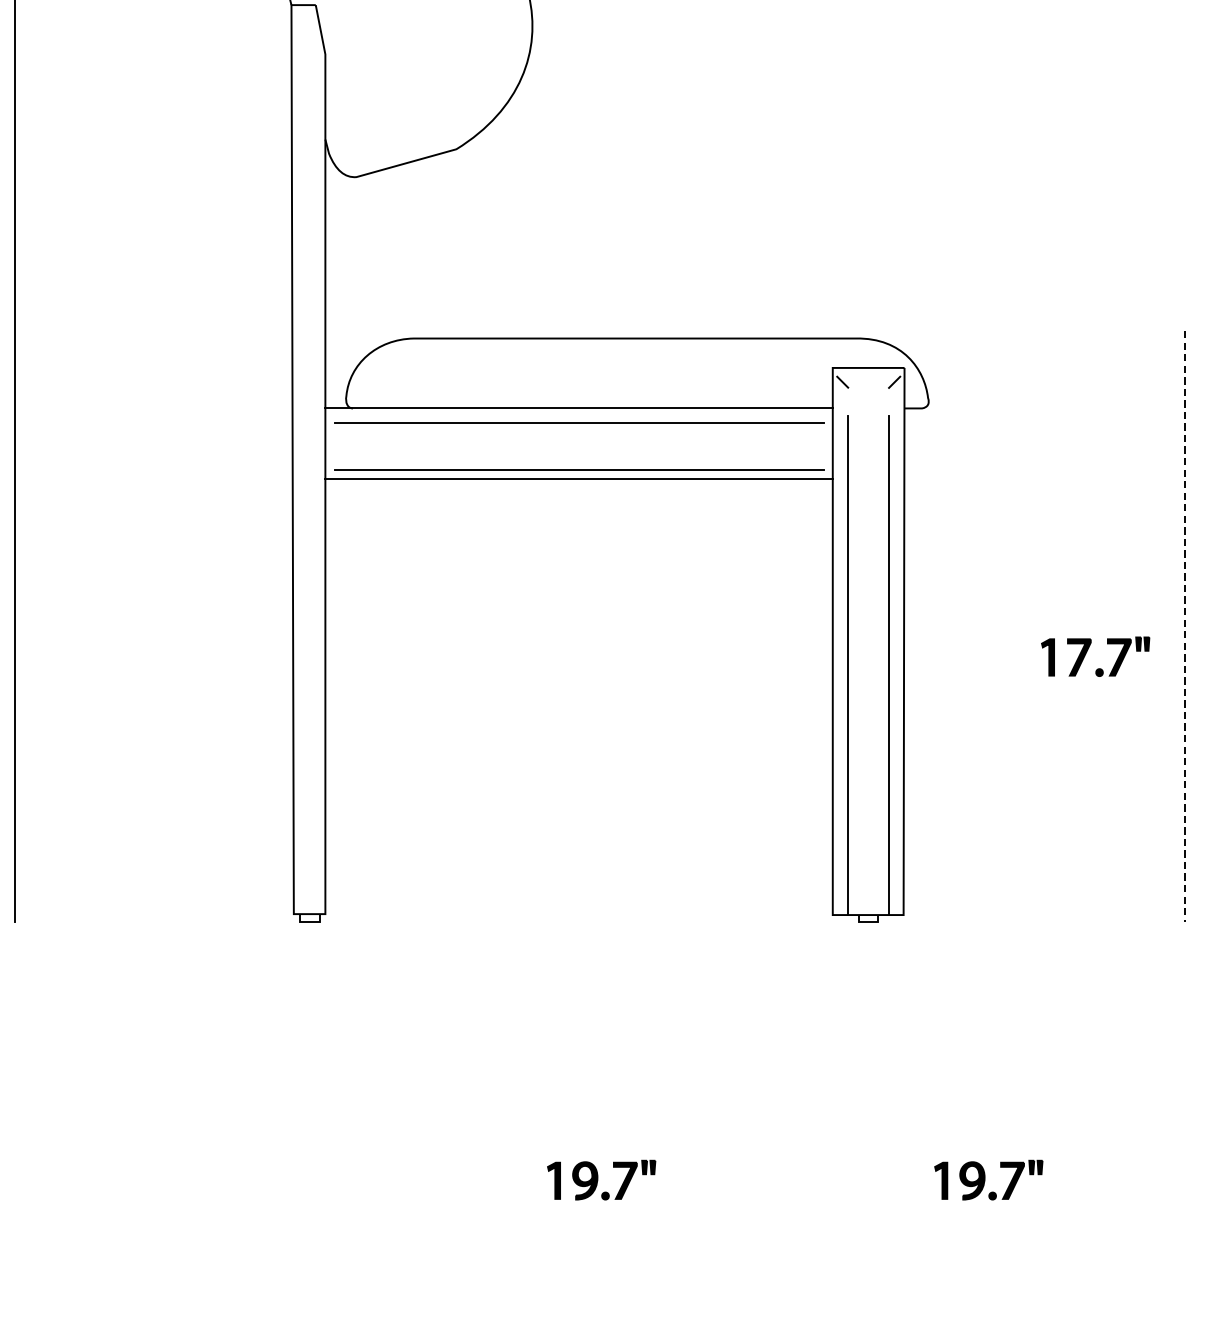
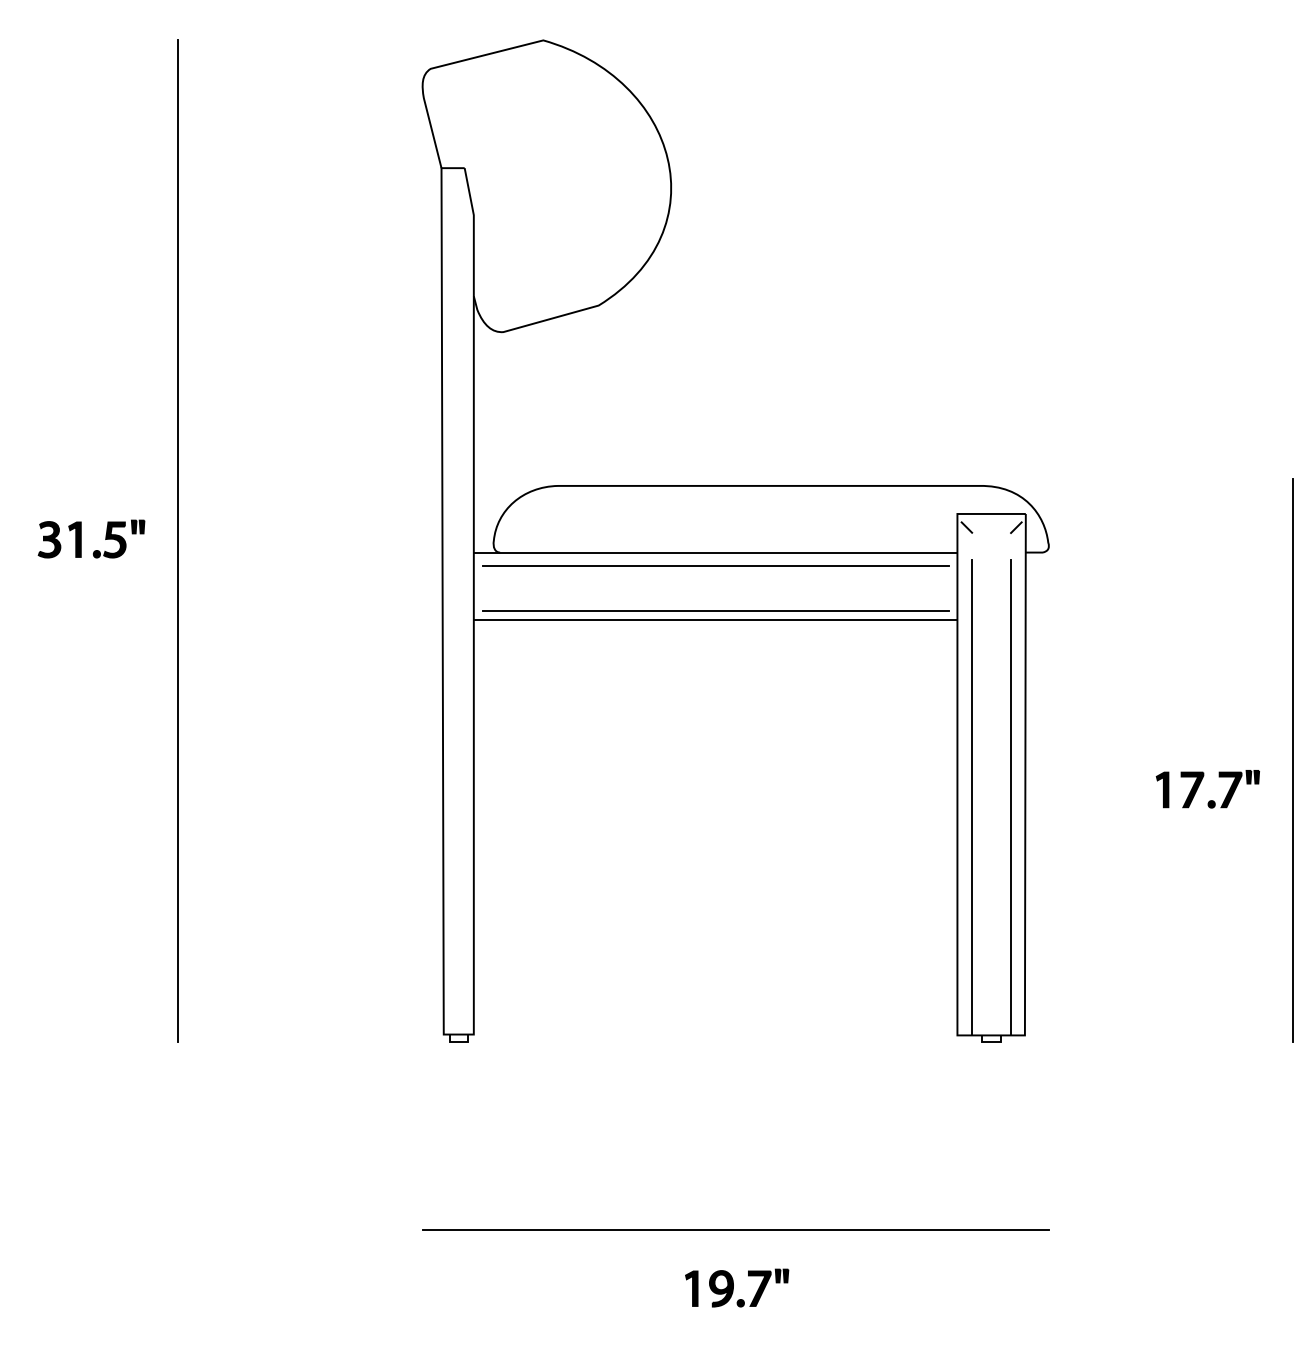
line: (1185, 626) -> (1293, 760), dashed -> solid
line: (599, 1119) -> (735, 1230), added
part: (989, 1179) -> (1106, 1287), removed

